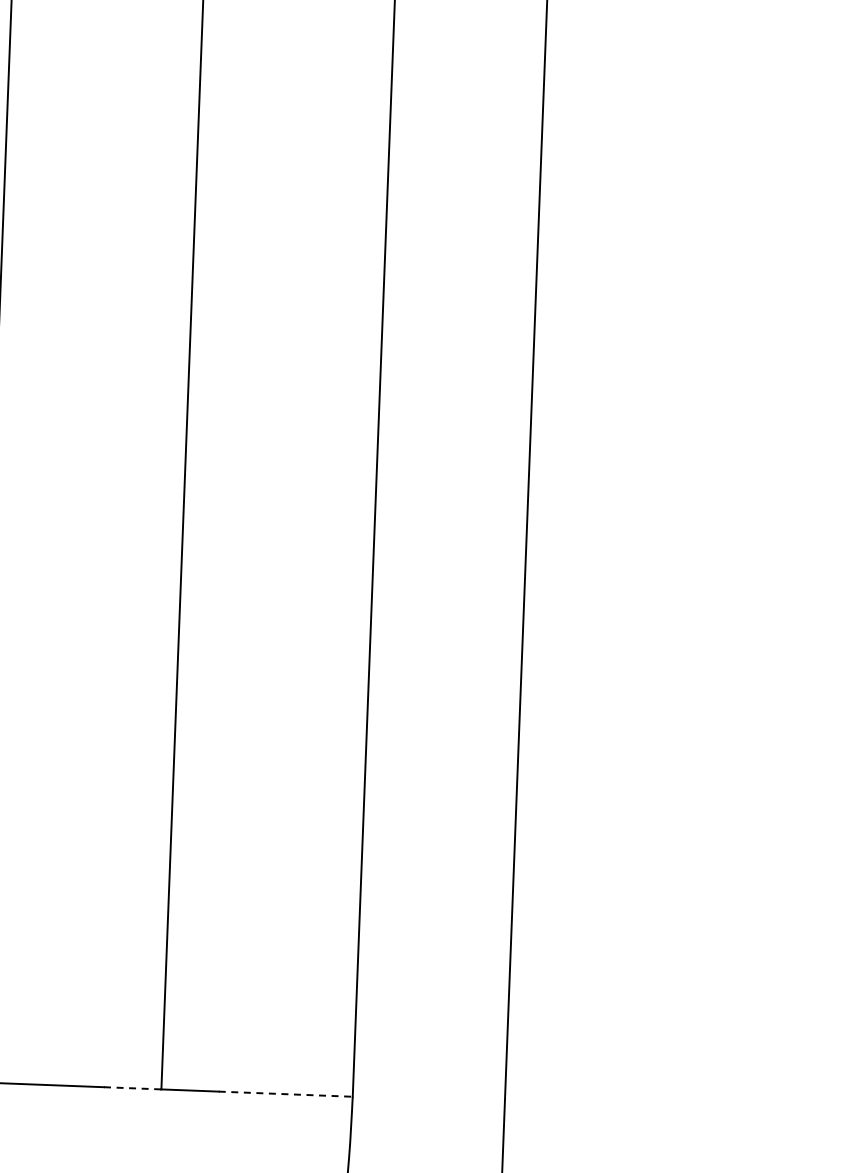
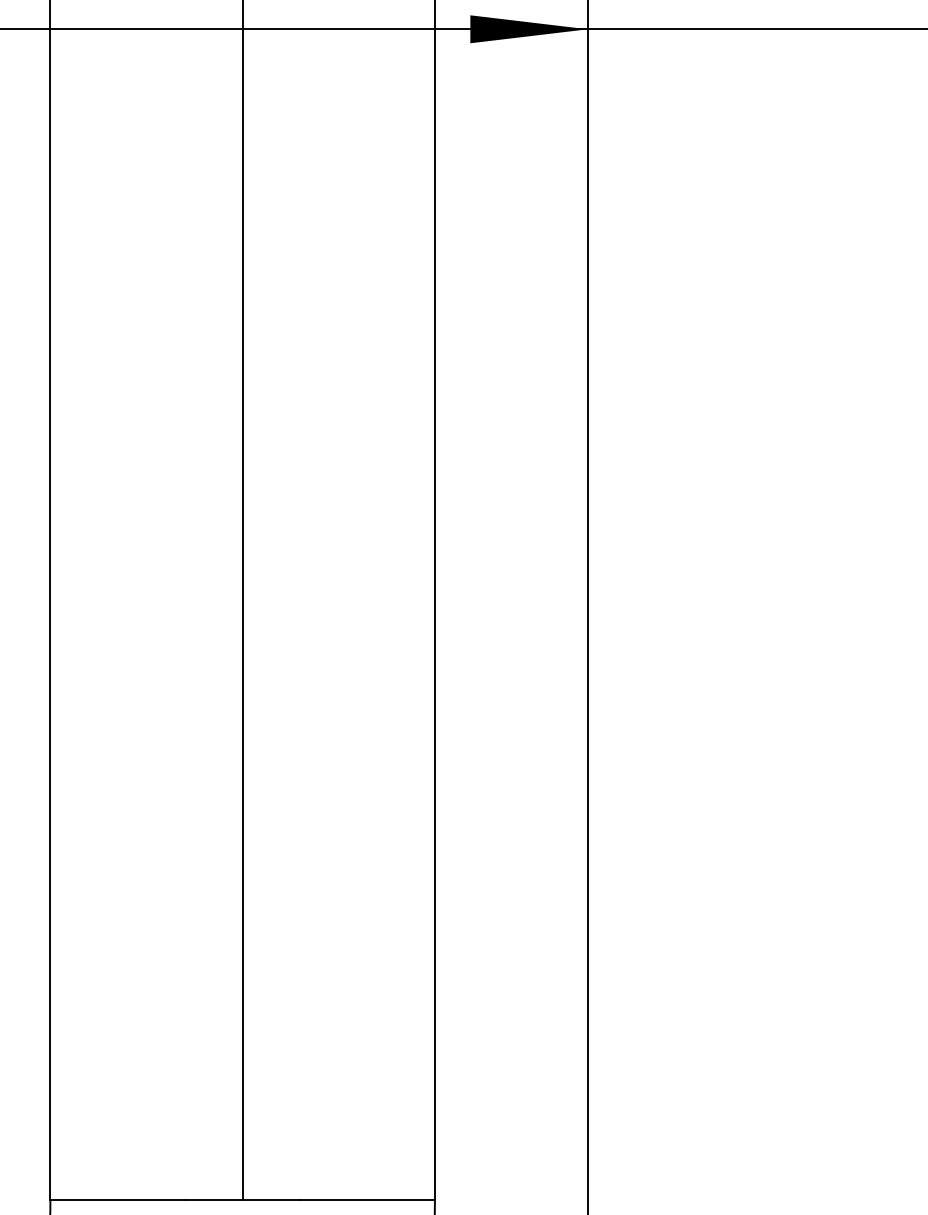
line: (132, 1087) -> (213, 1199), dashed -> solid
line: (286, 1093) -> (368, 1199), dashed -> solid

